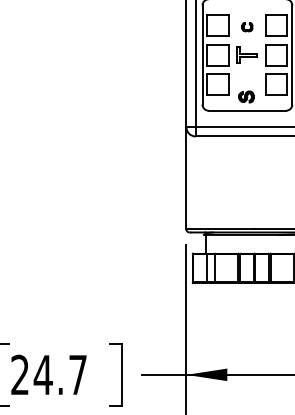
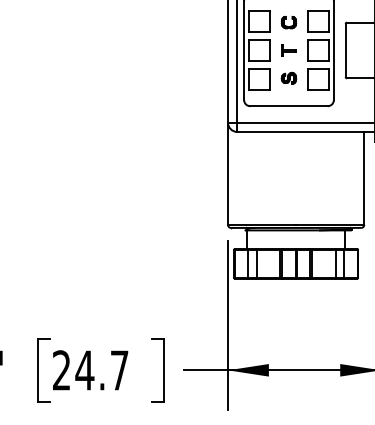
part: (246, 27) -> (288, 22), size x1.43
part: (246, 55) -> (288, 50), size x0.71
part: (245, 96) -> (288, 77), moved

